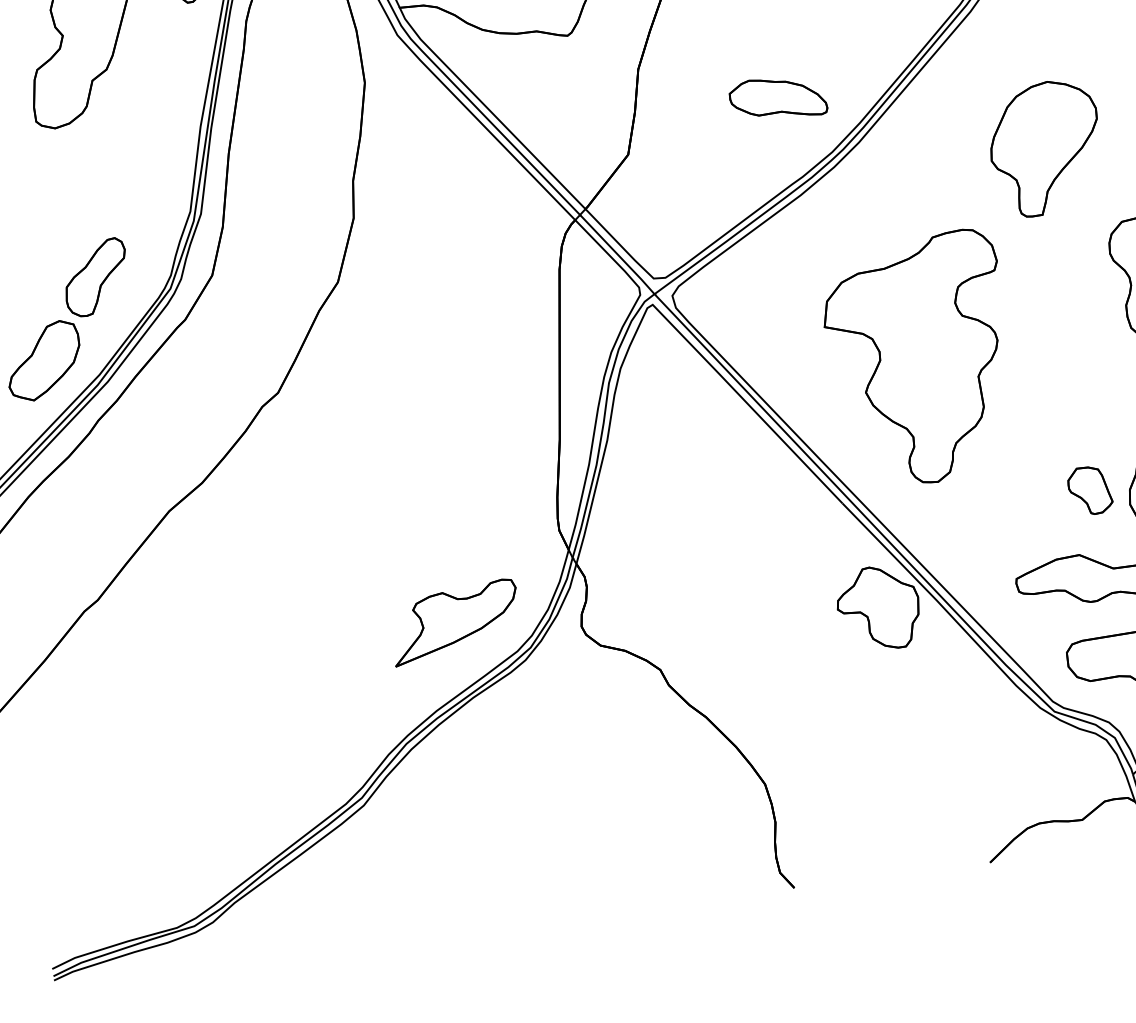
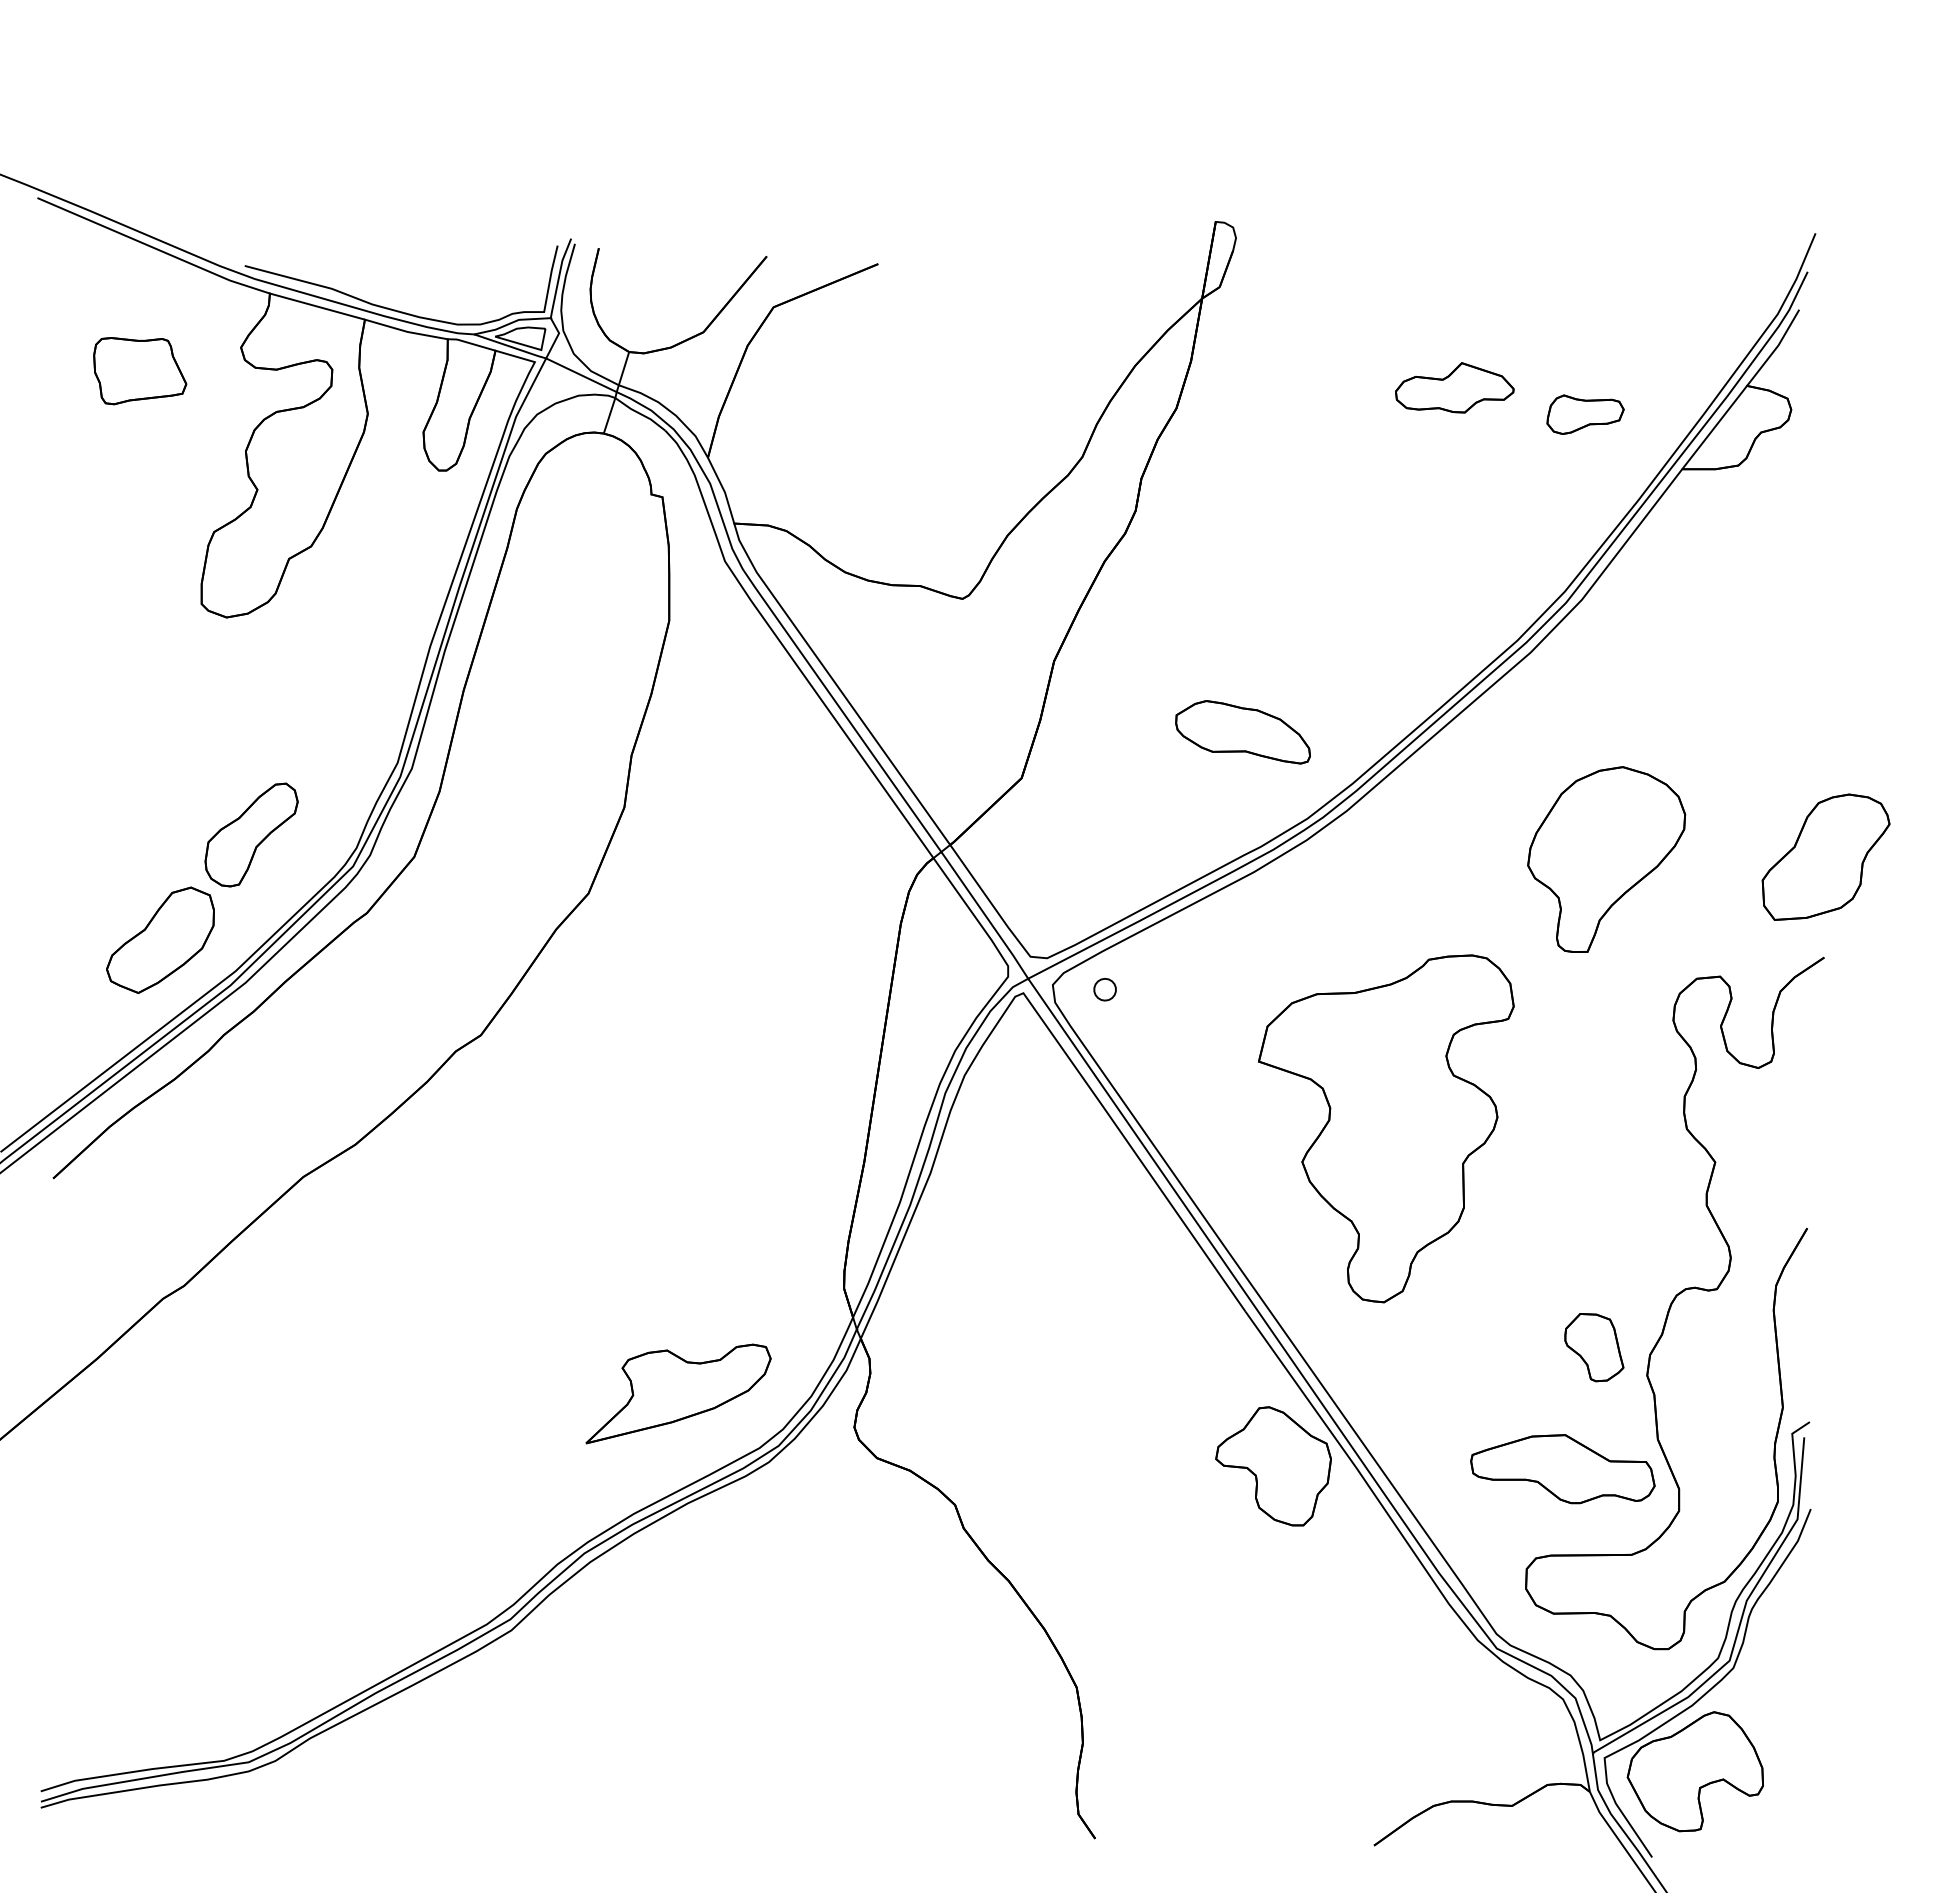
part: (709, 293) -> (1104, 989), added

